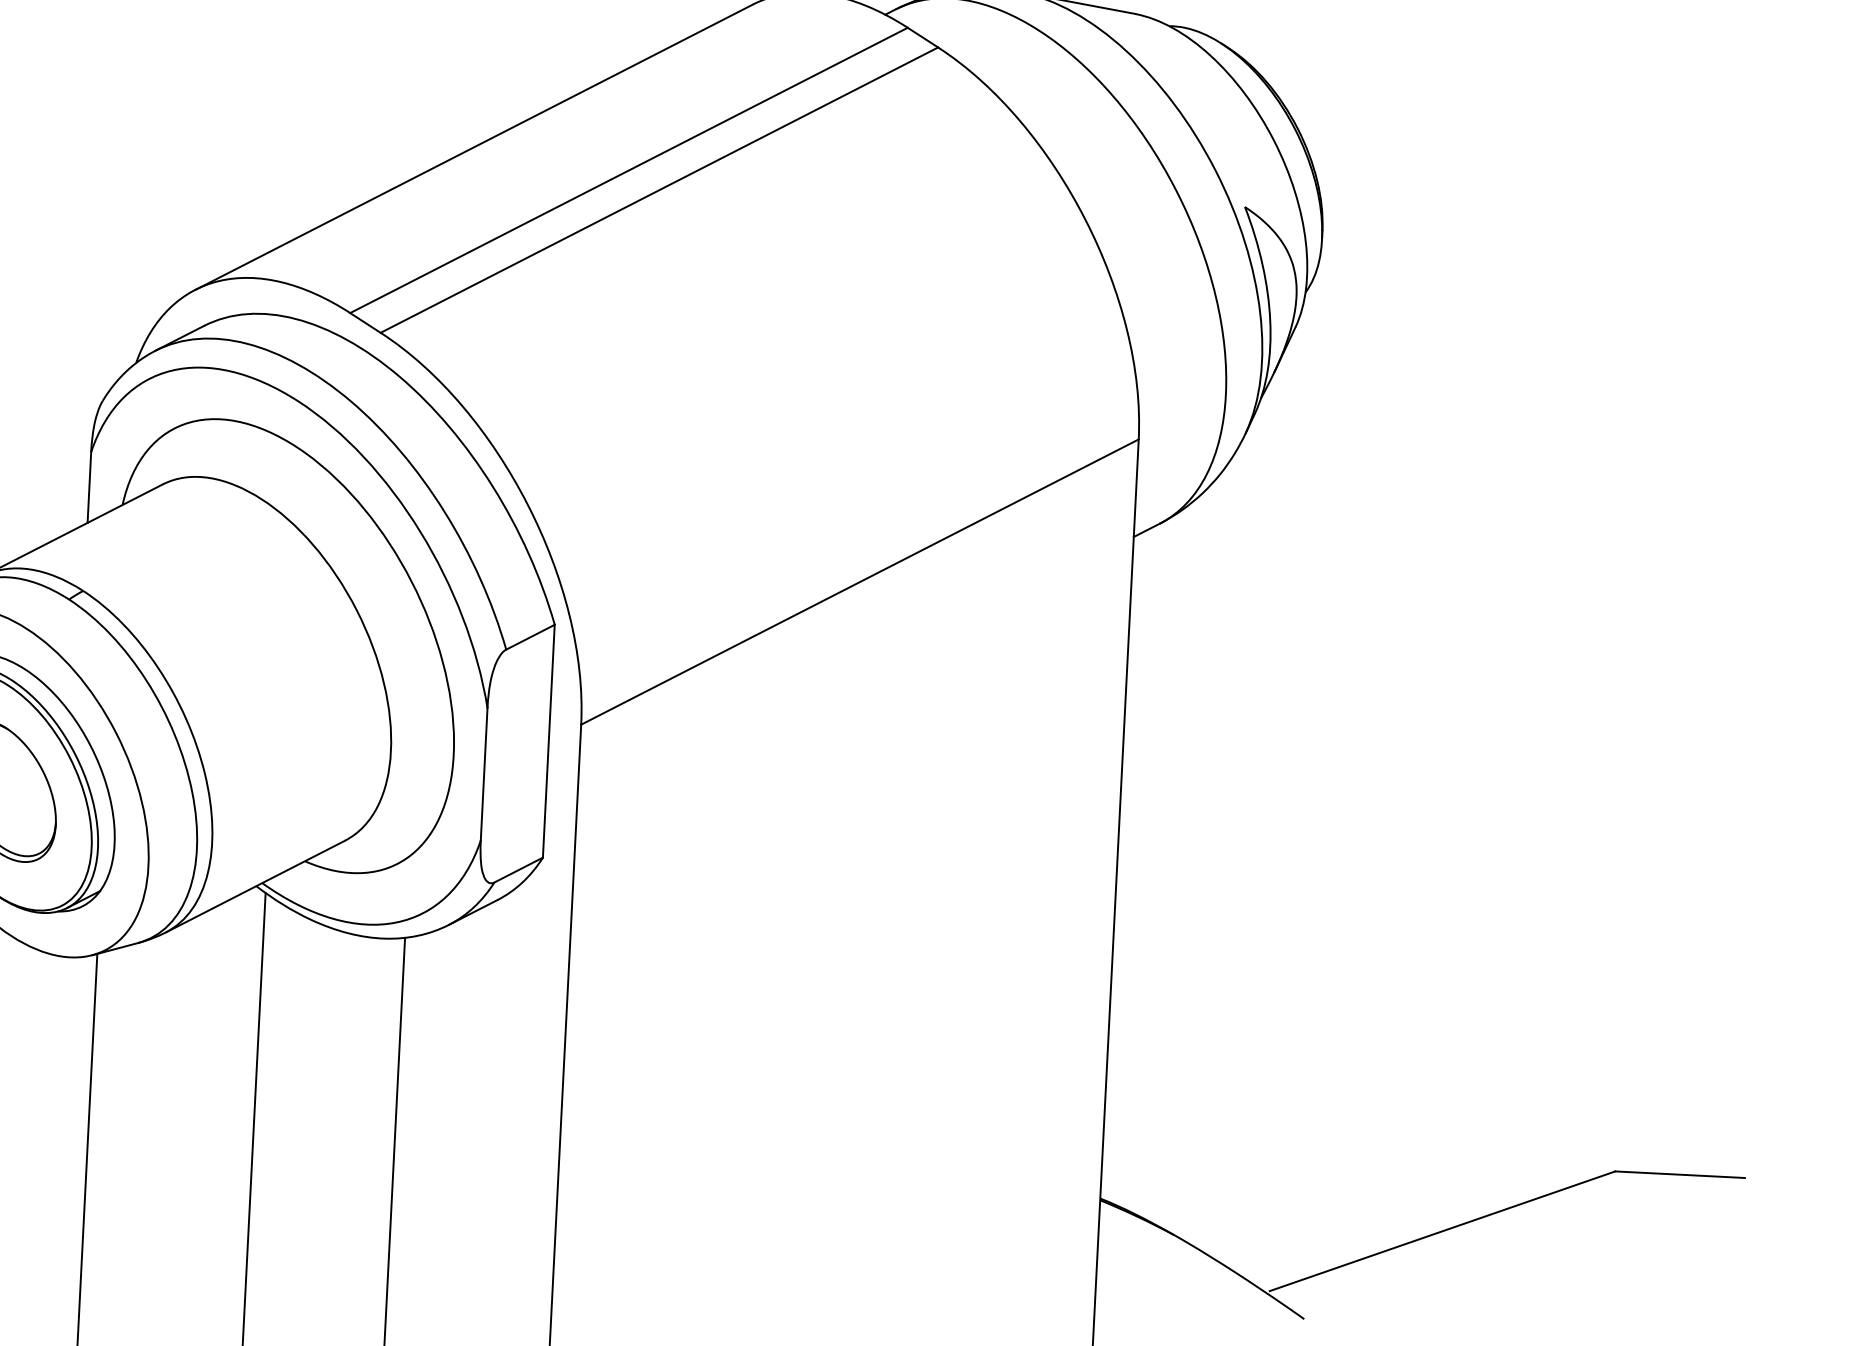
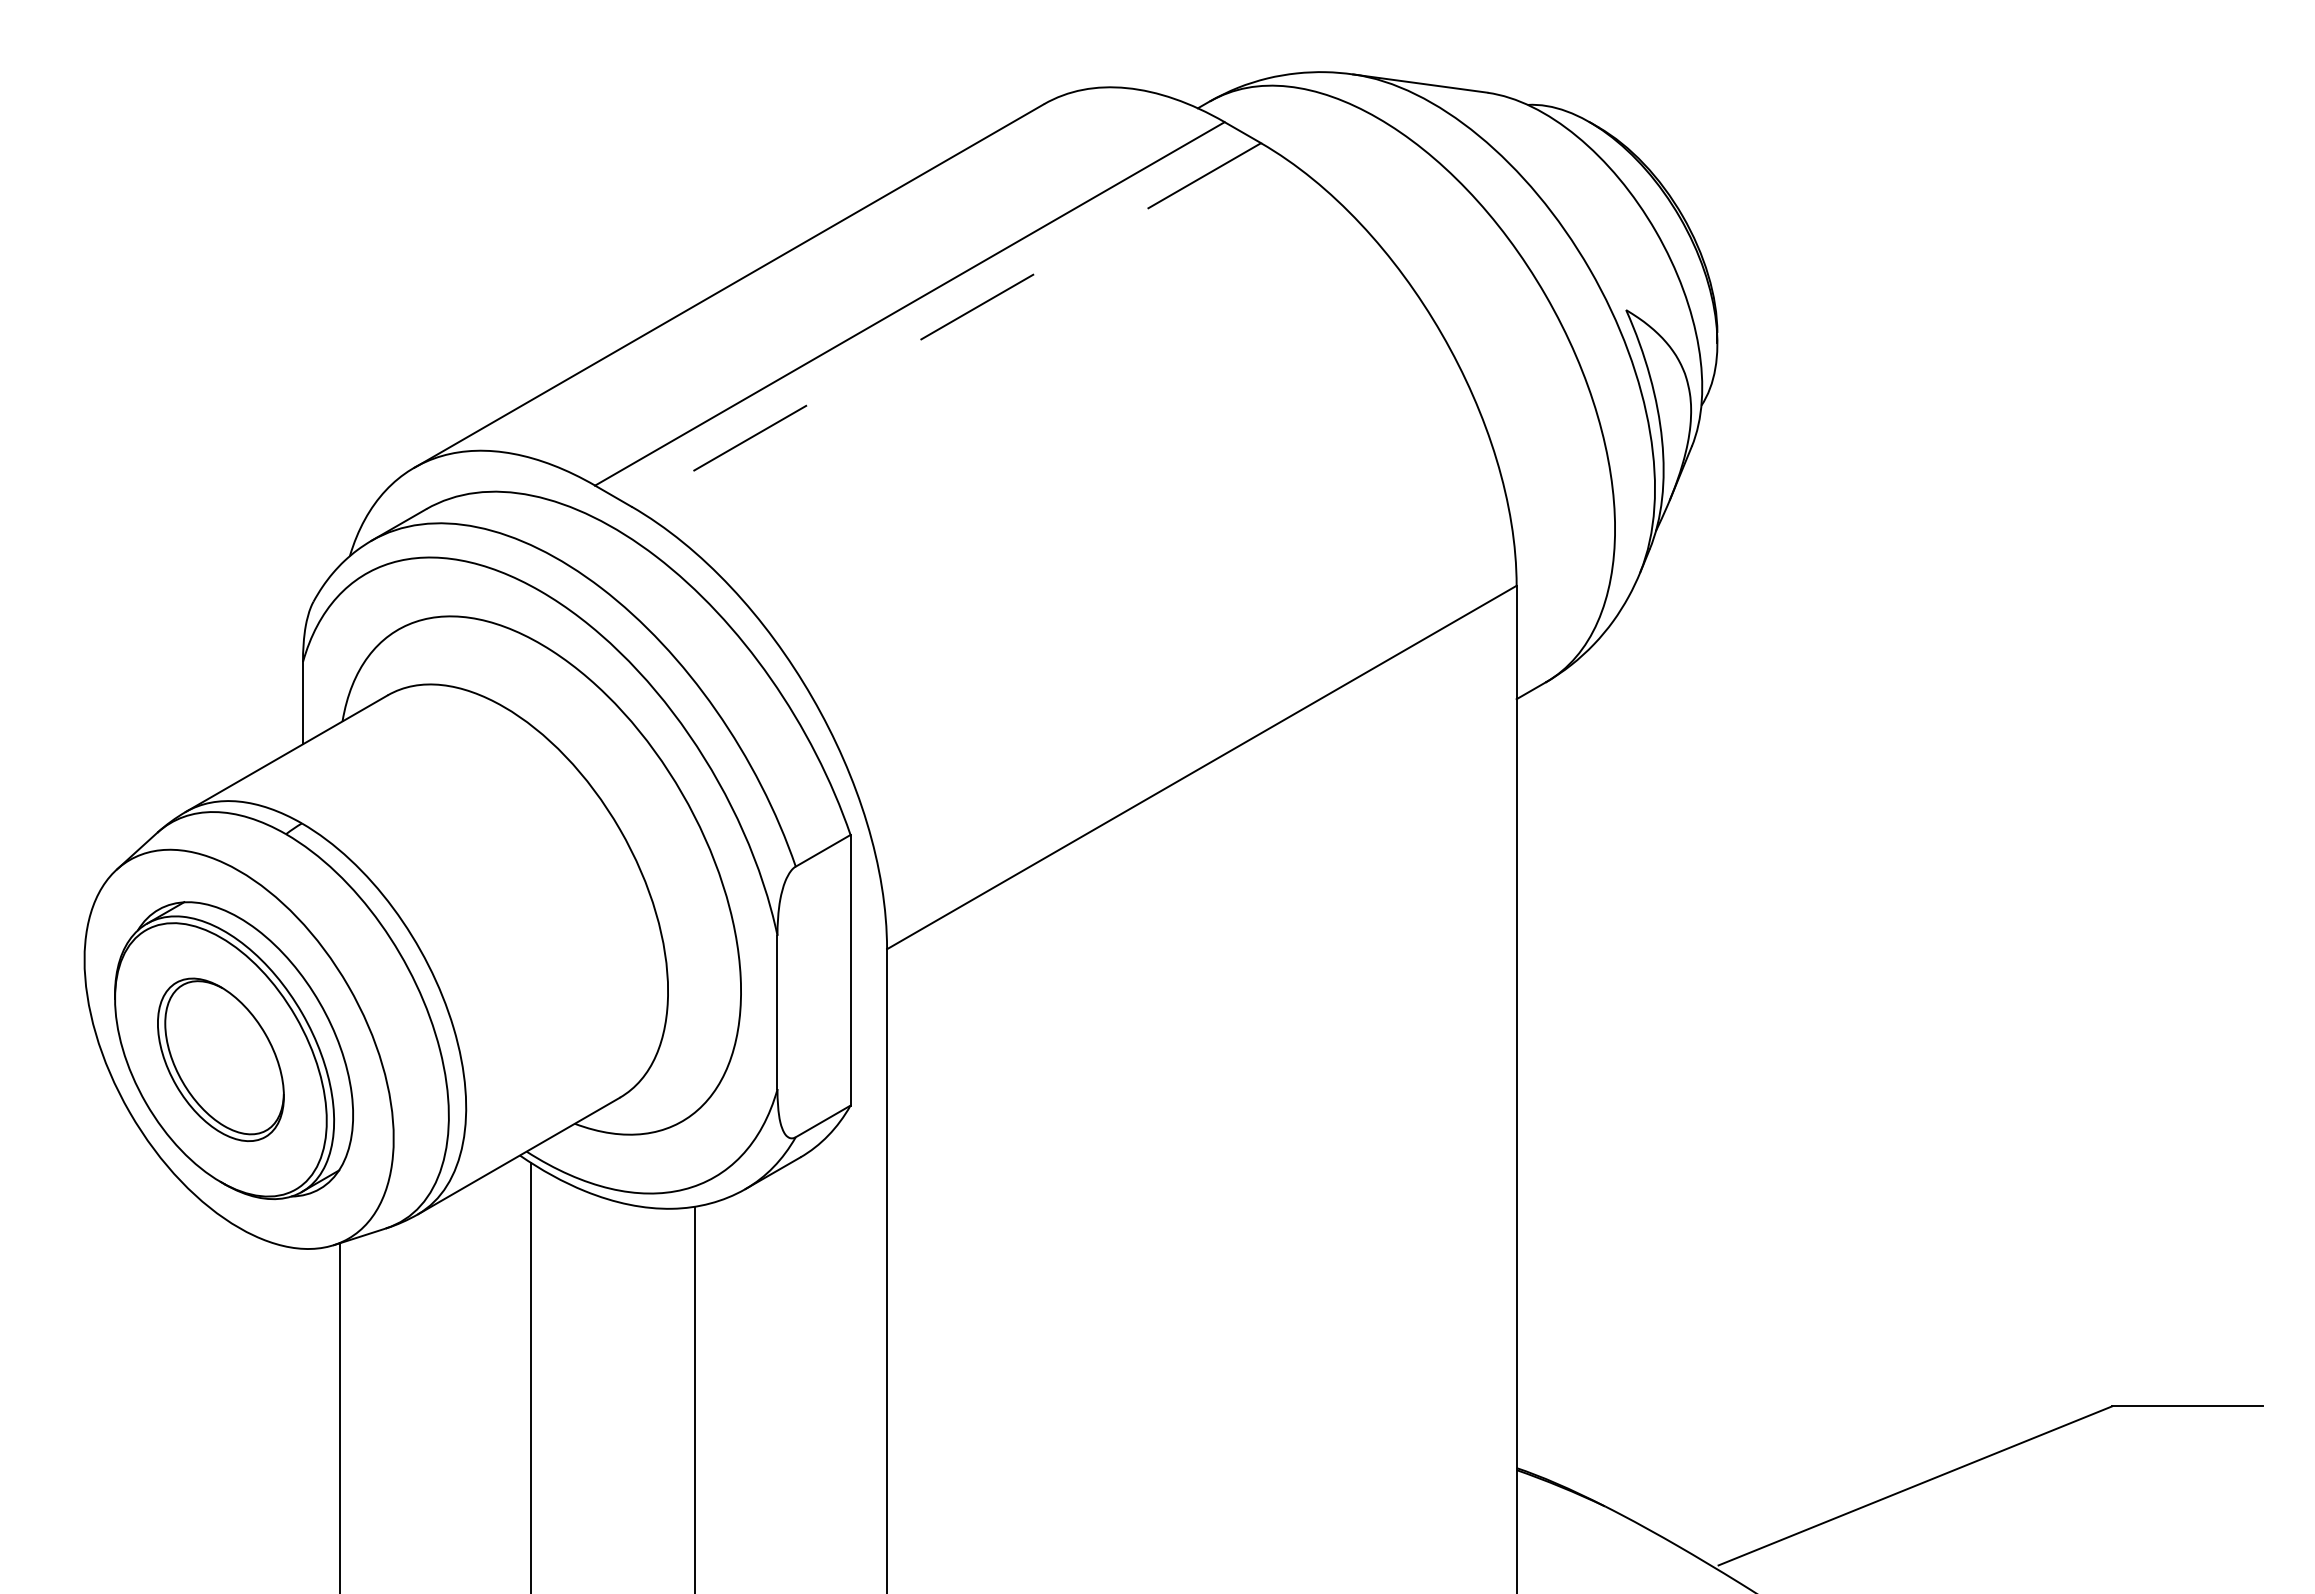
line: (659, 189) -> (946, 324), solid -> dashed

